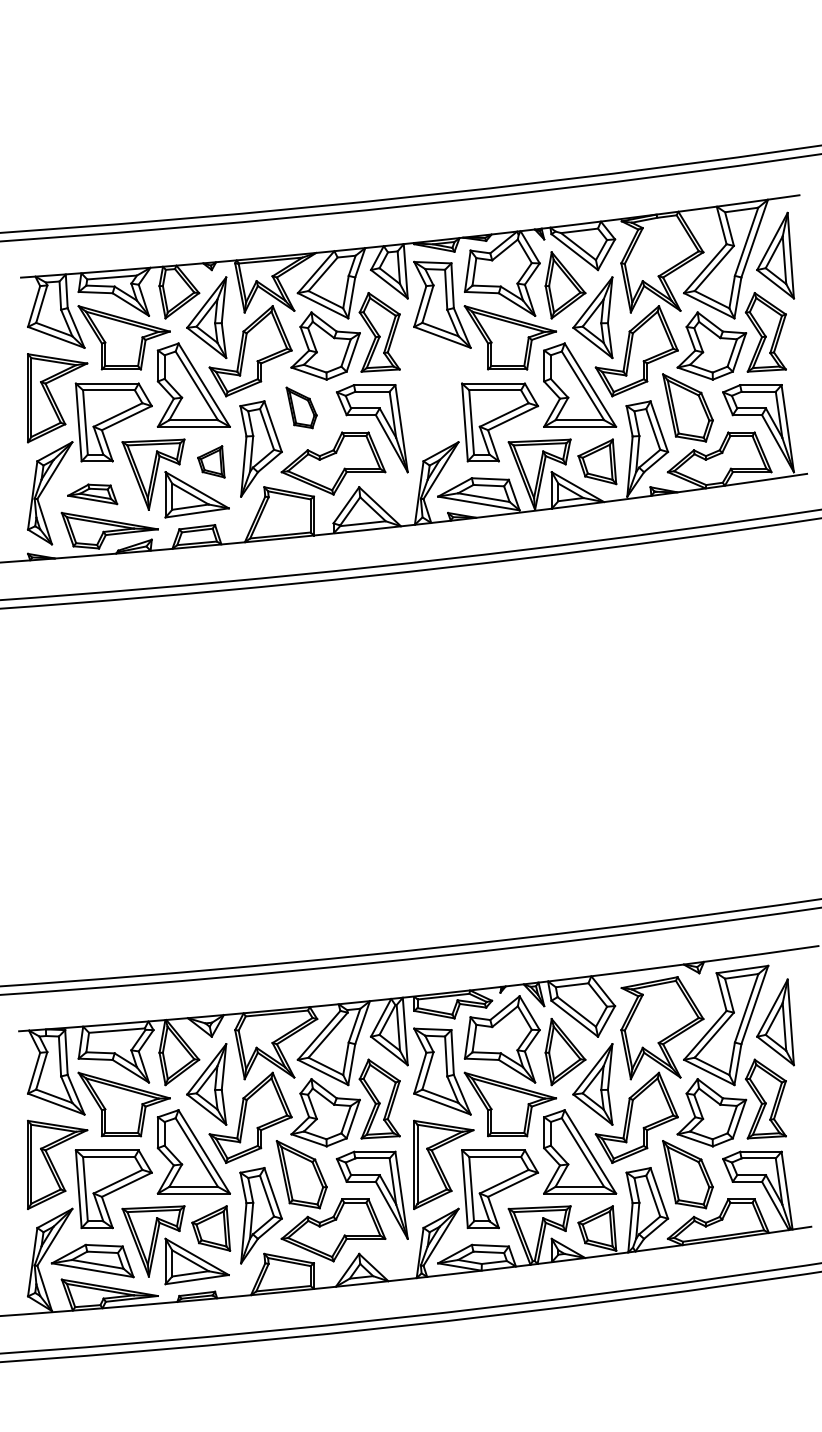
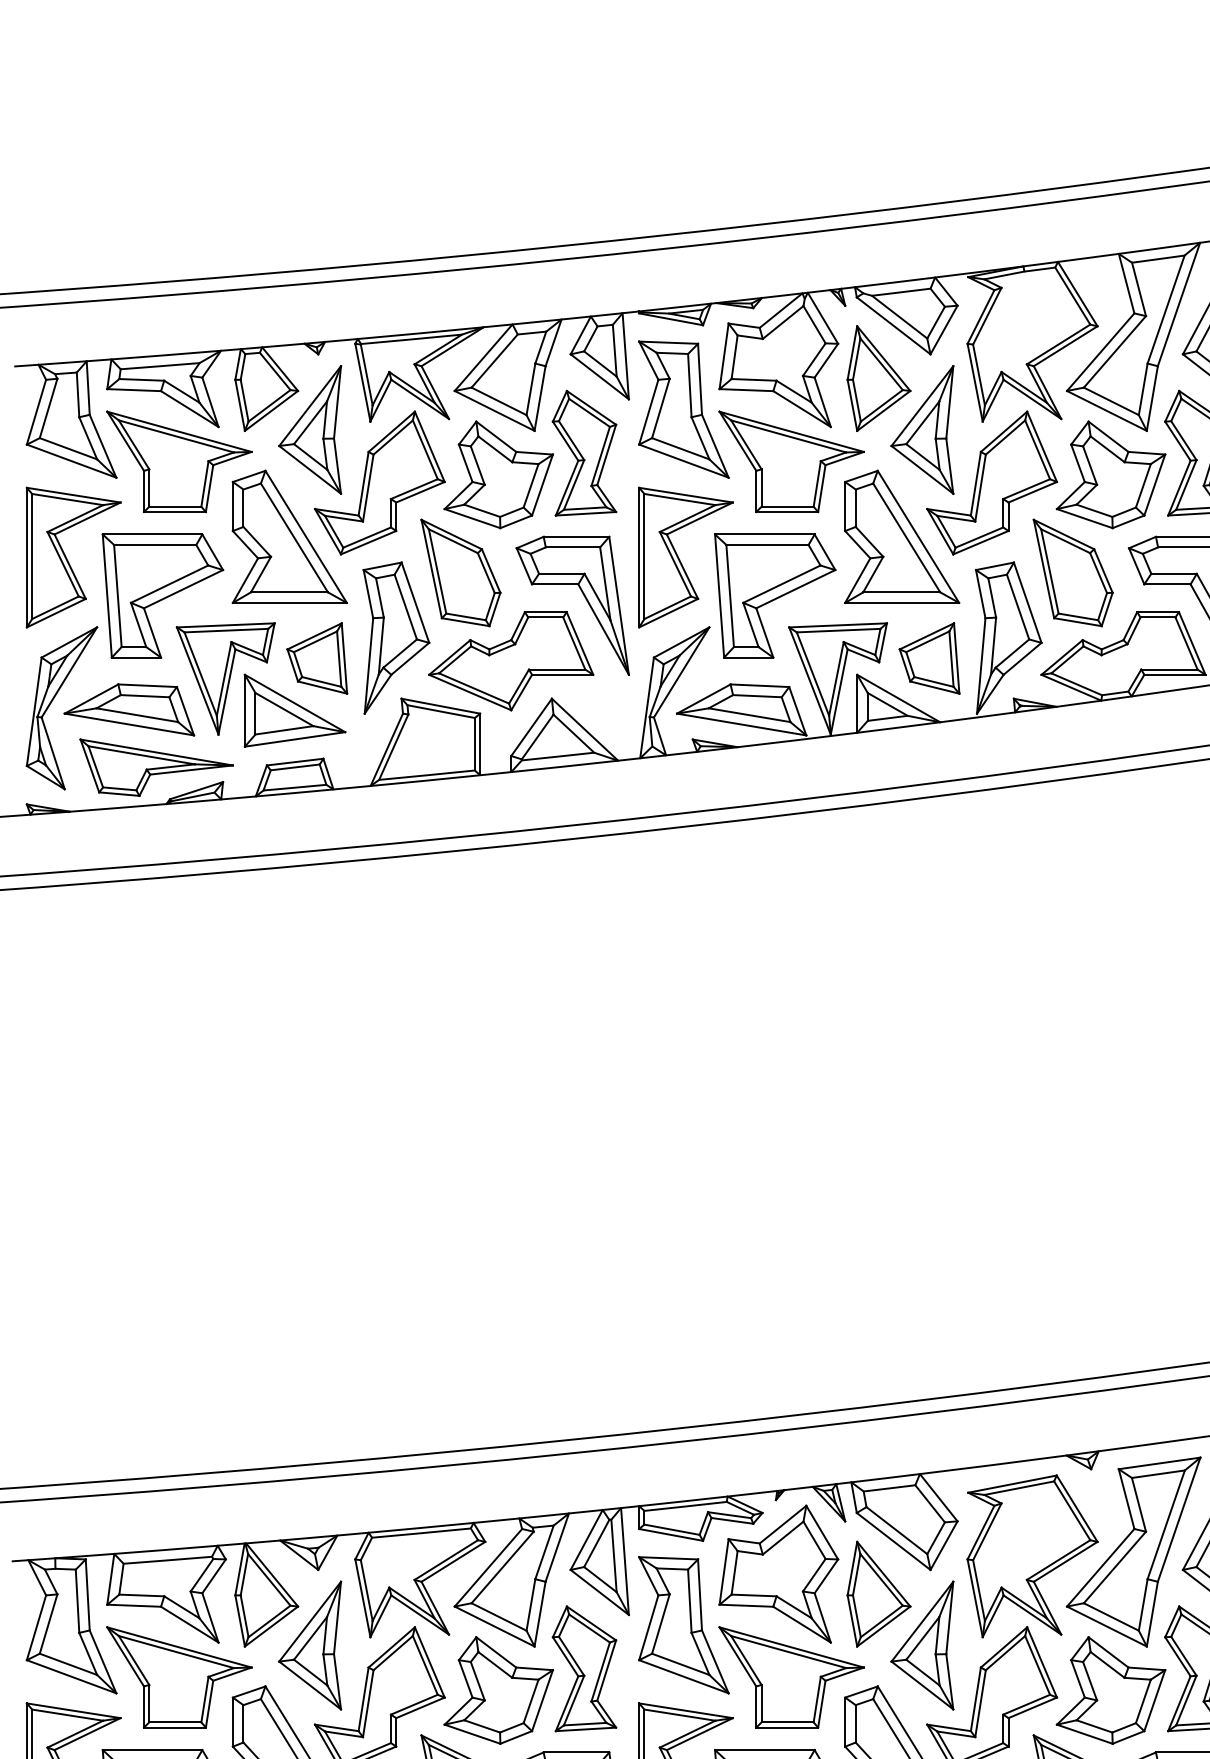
part: (443, 398) -> (685, 558), added
part: (301, 407) -> (460, 572), size x1.67
part: (211, 461) -> (317, 657), size x1.43
part: (92, 494) -> (129, 710), size x1.67

